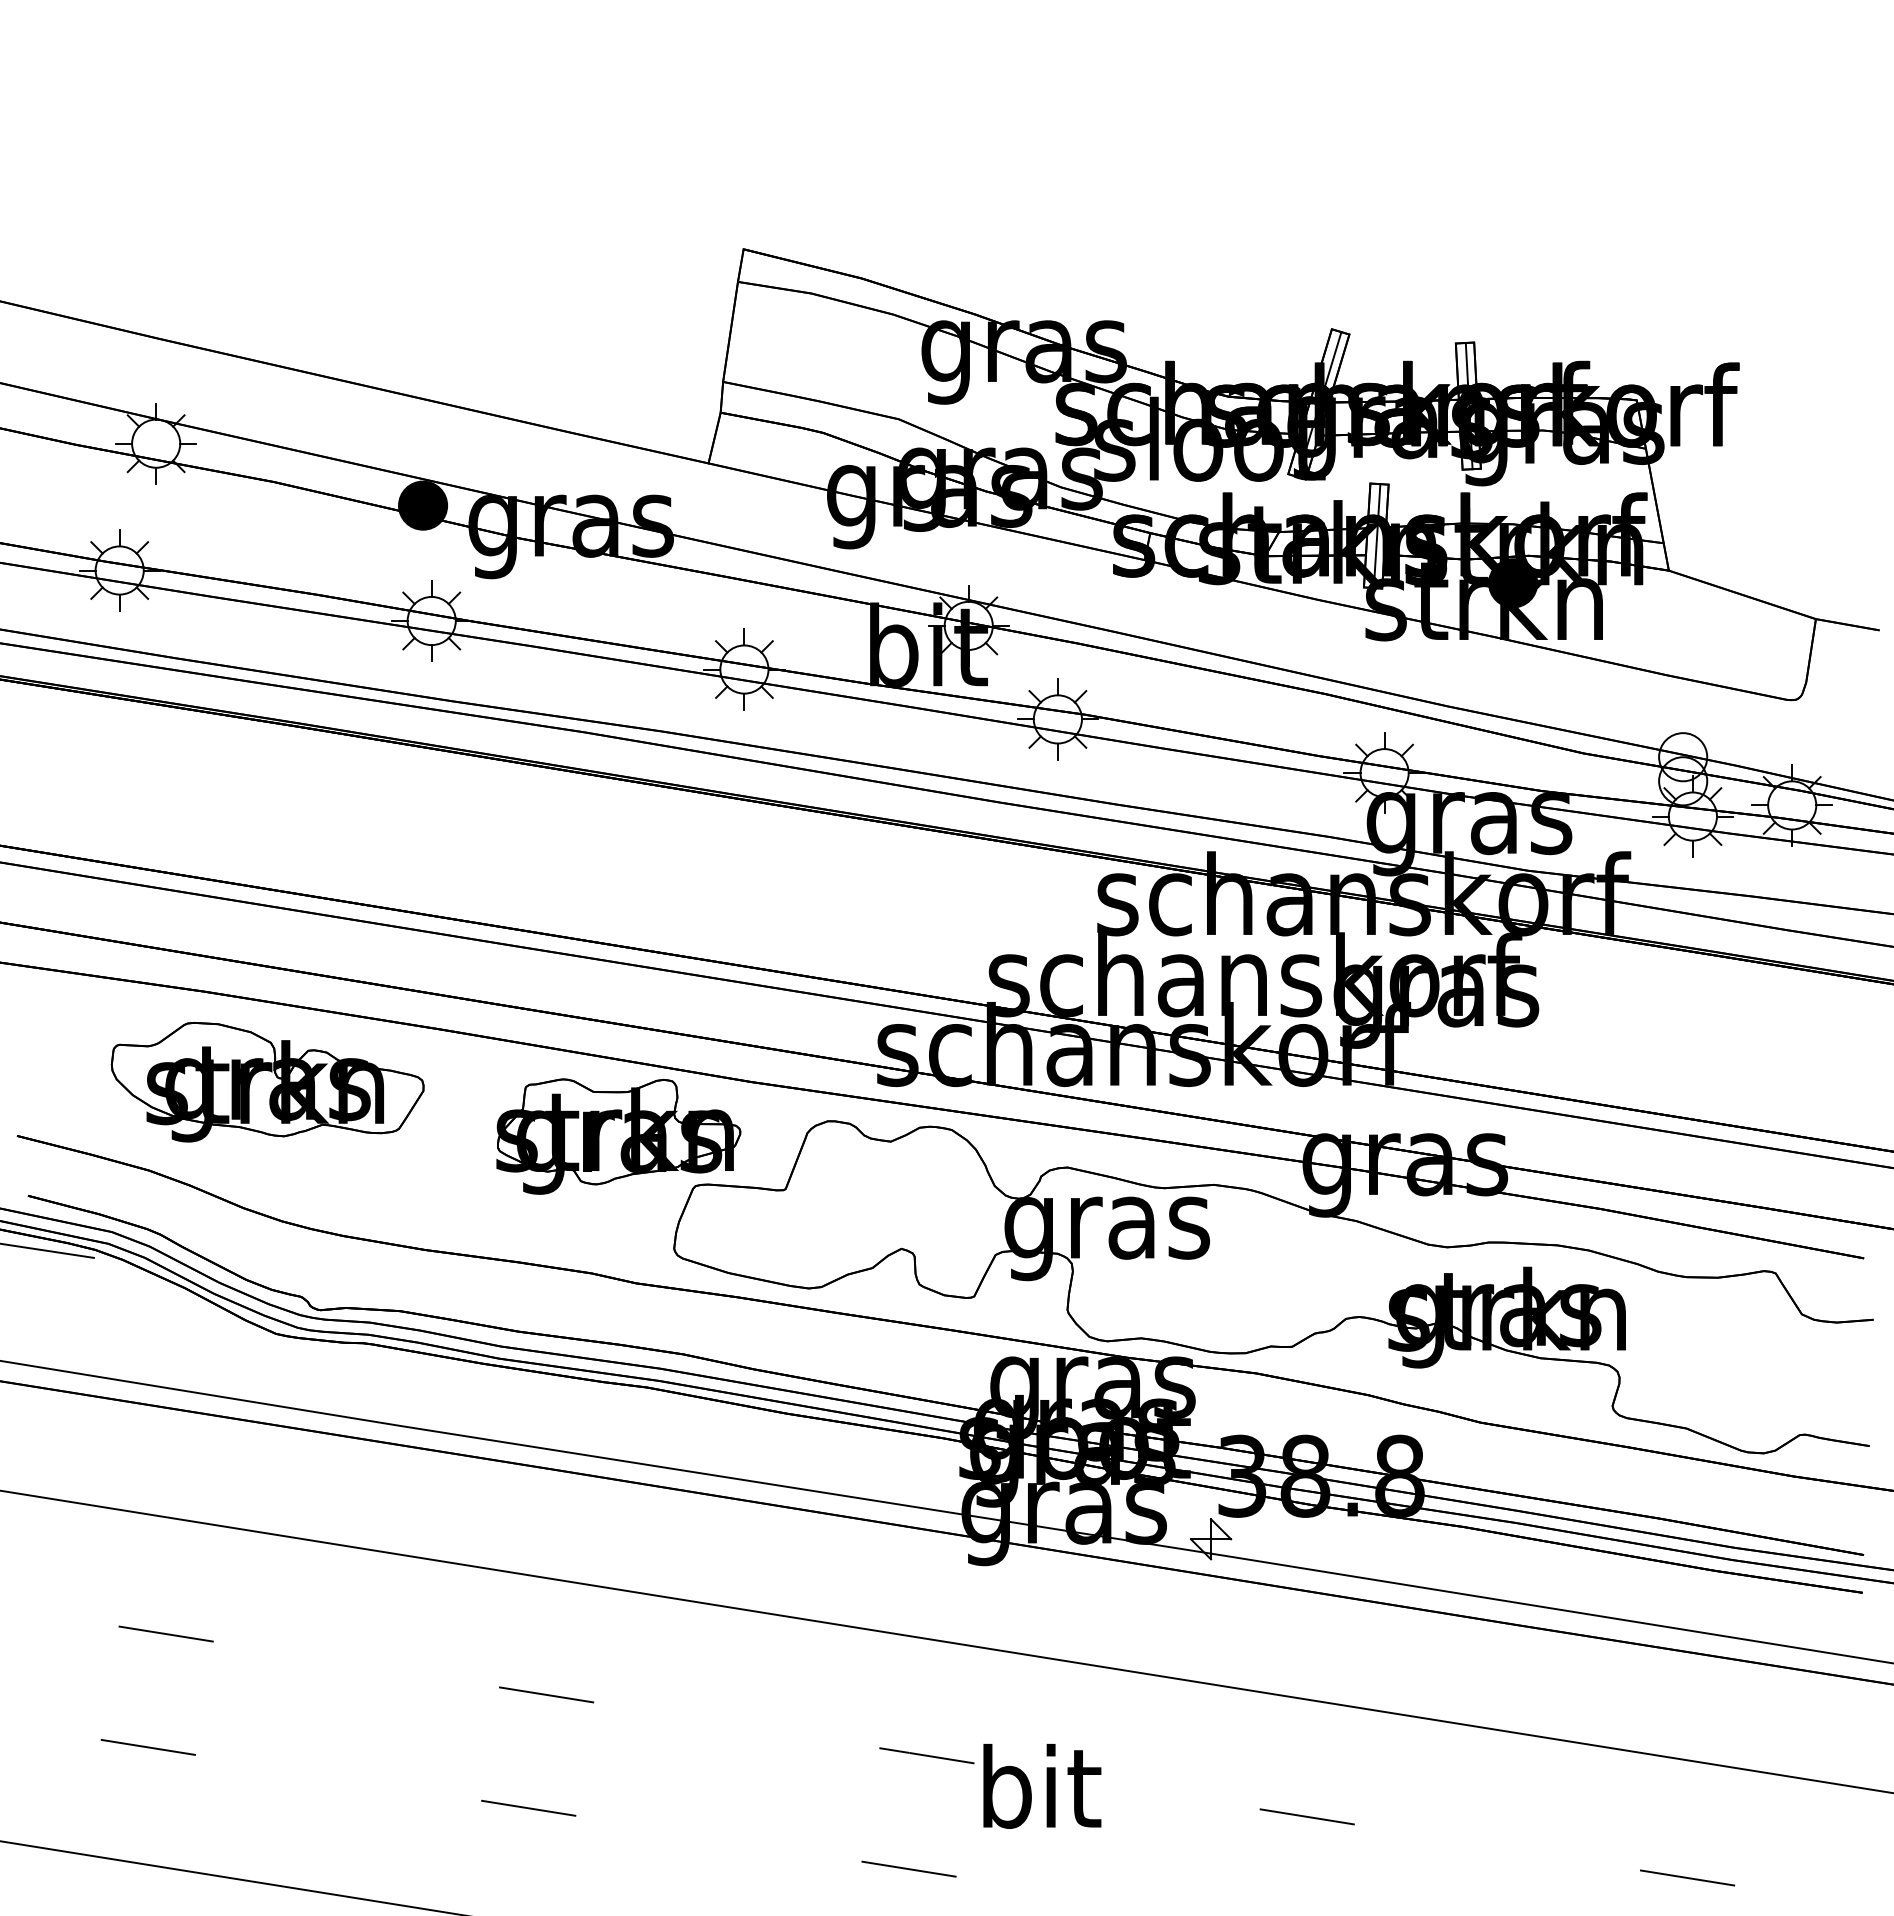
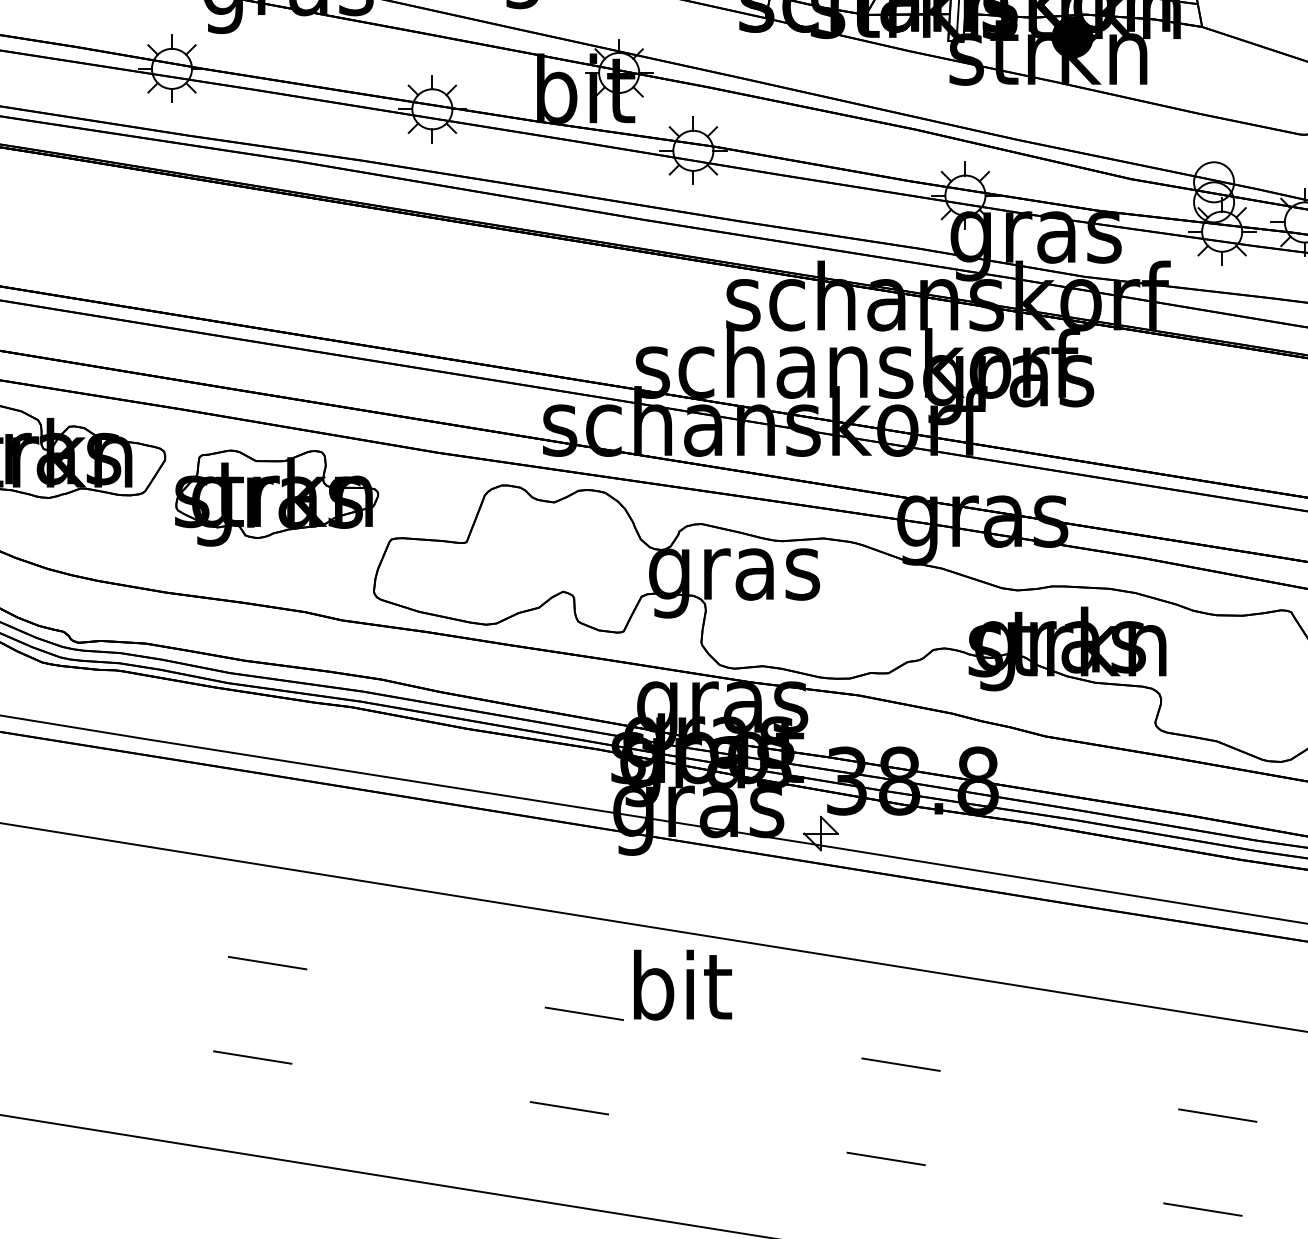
part: (618, 1136) -> (276, 498), moved
text: (1042, 1786) -> (683, 985), moved

